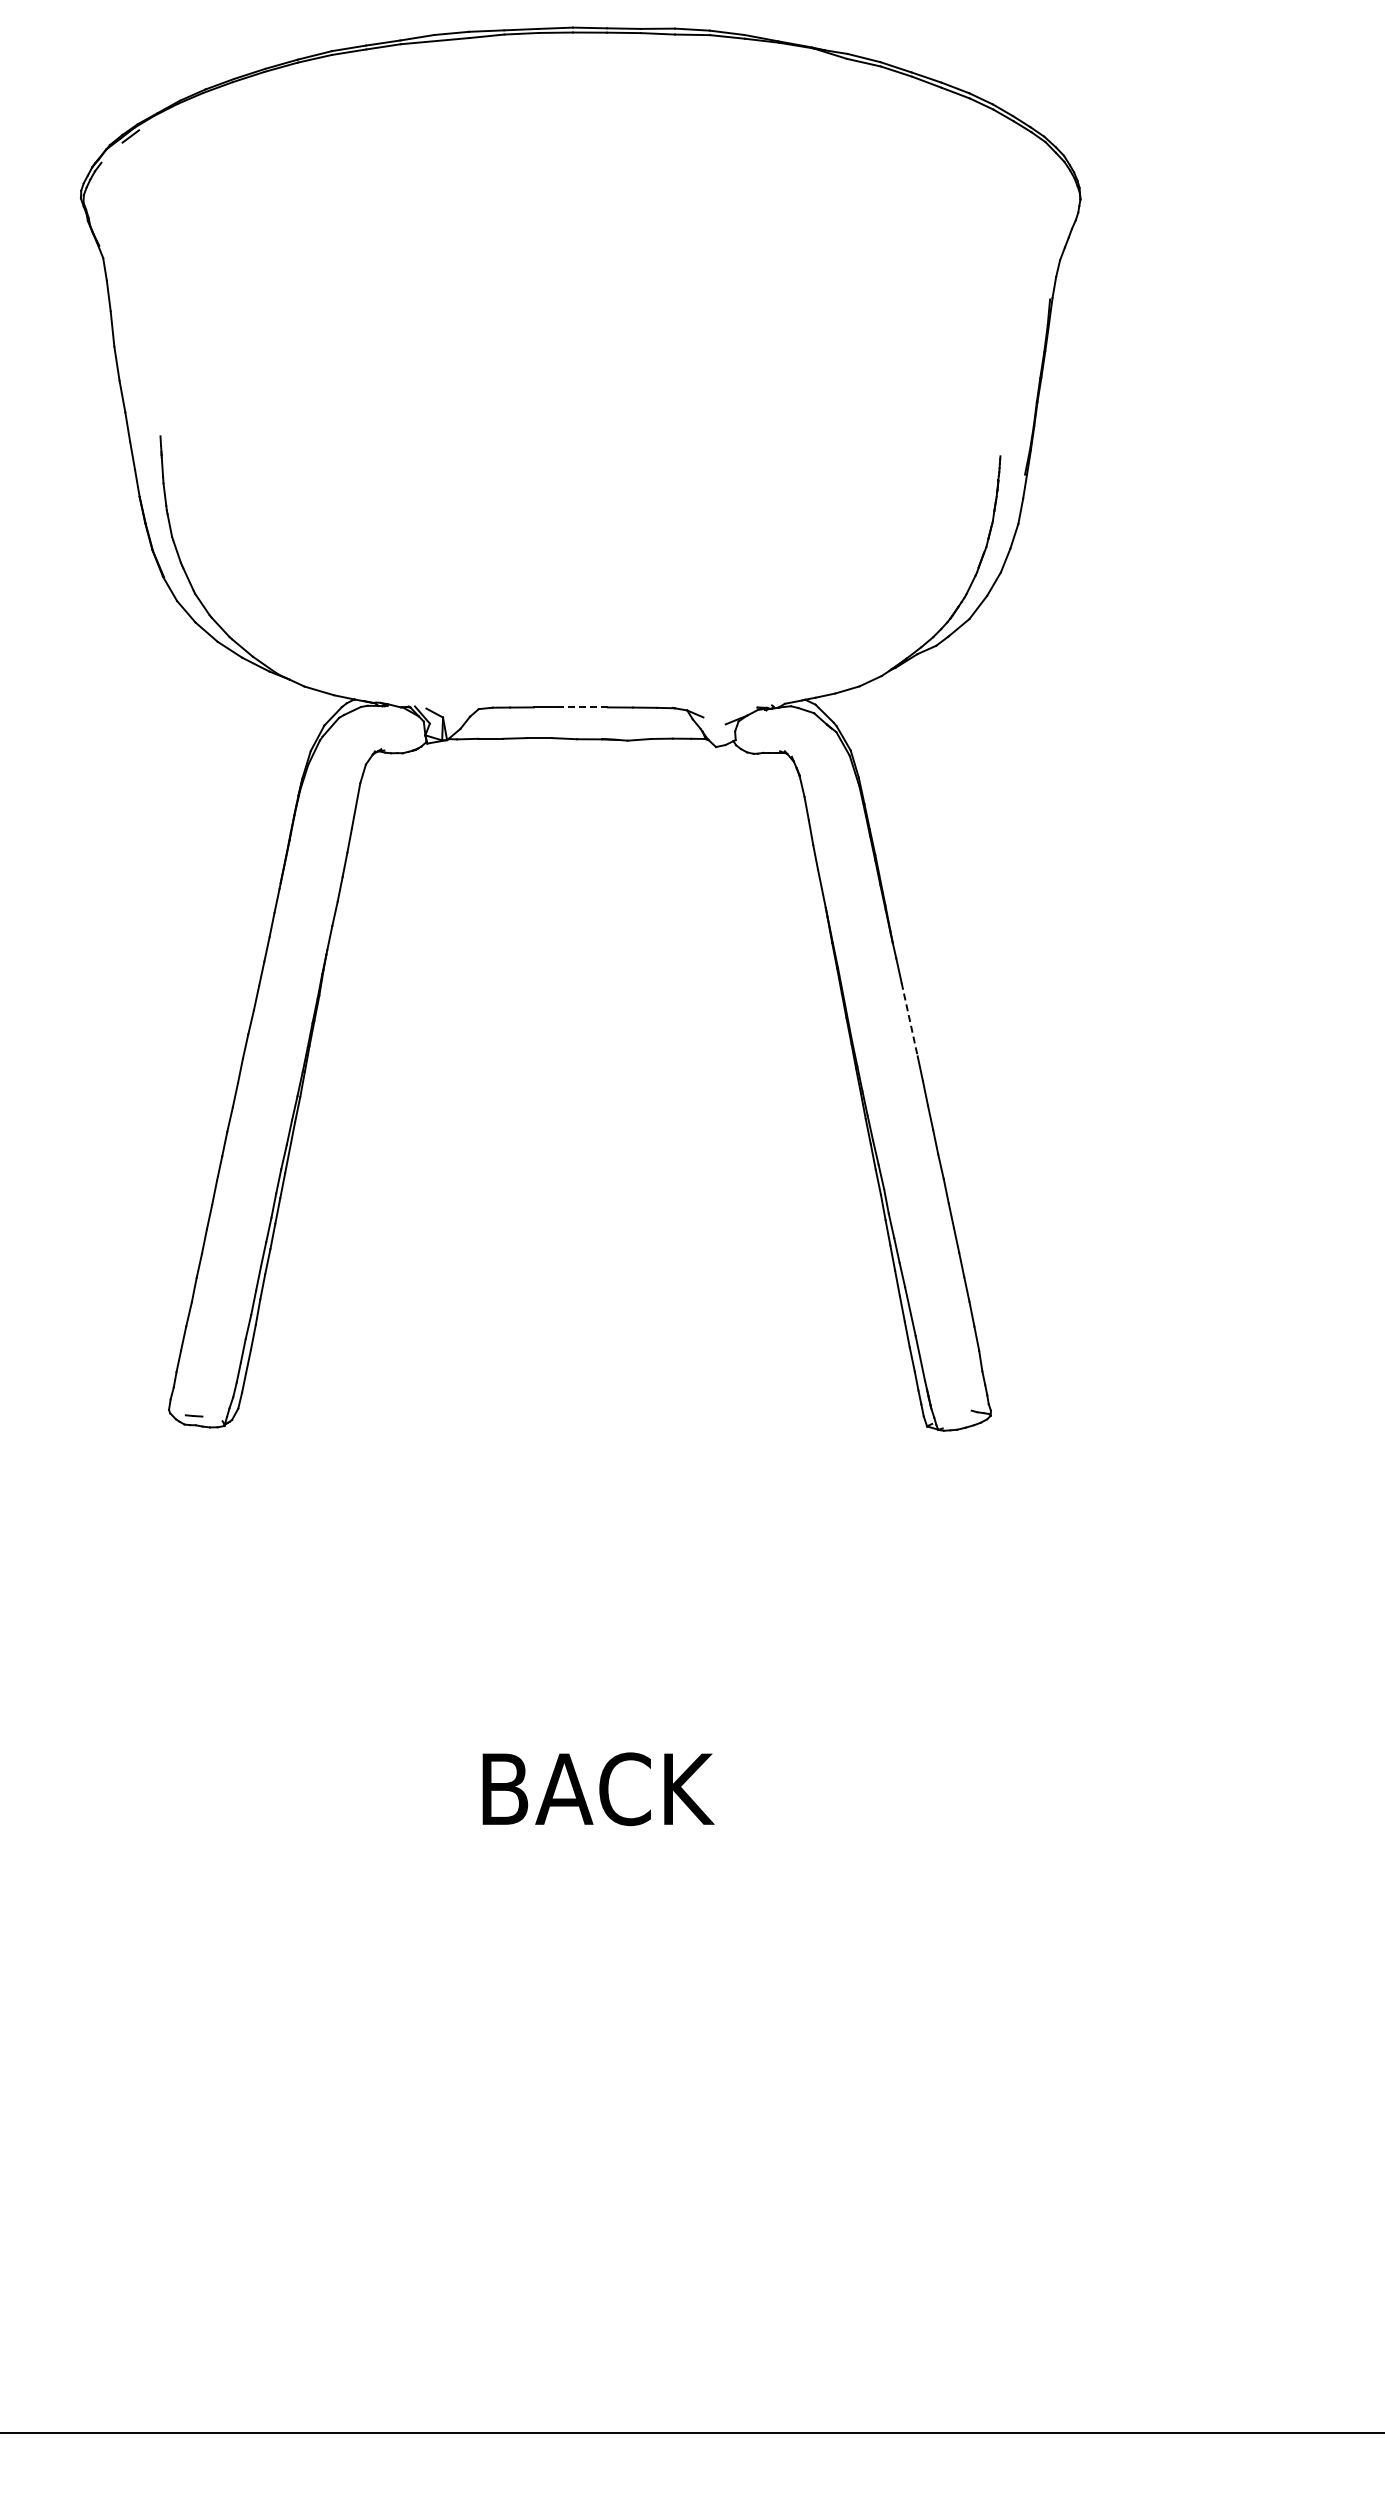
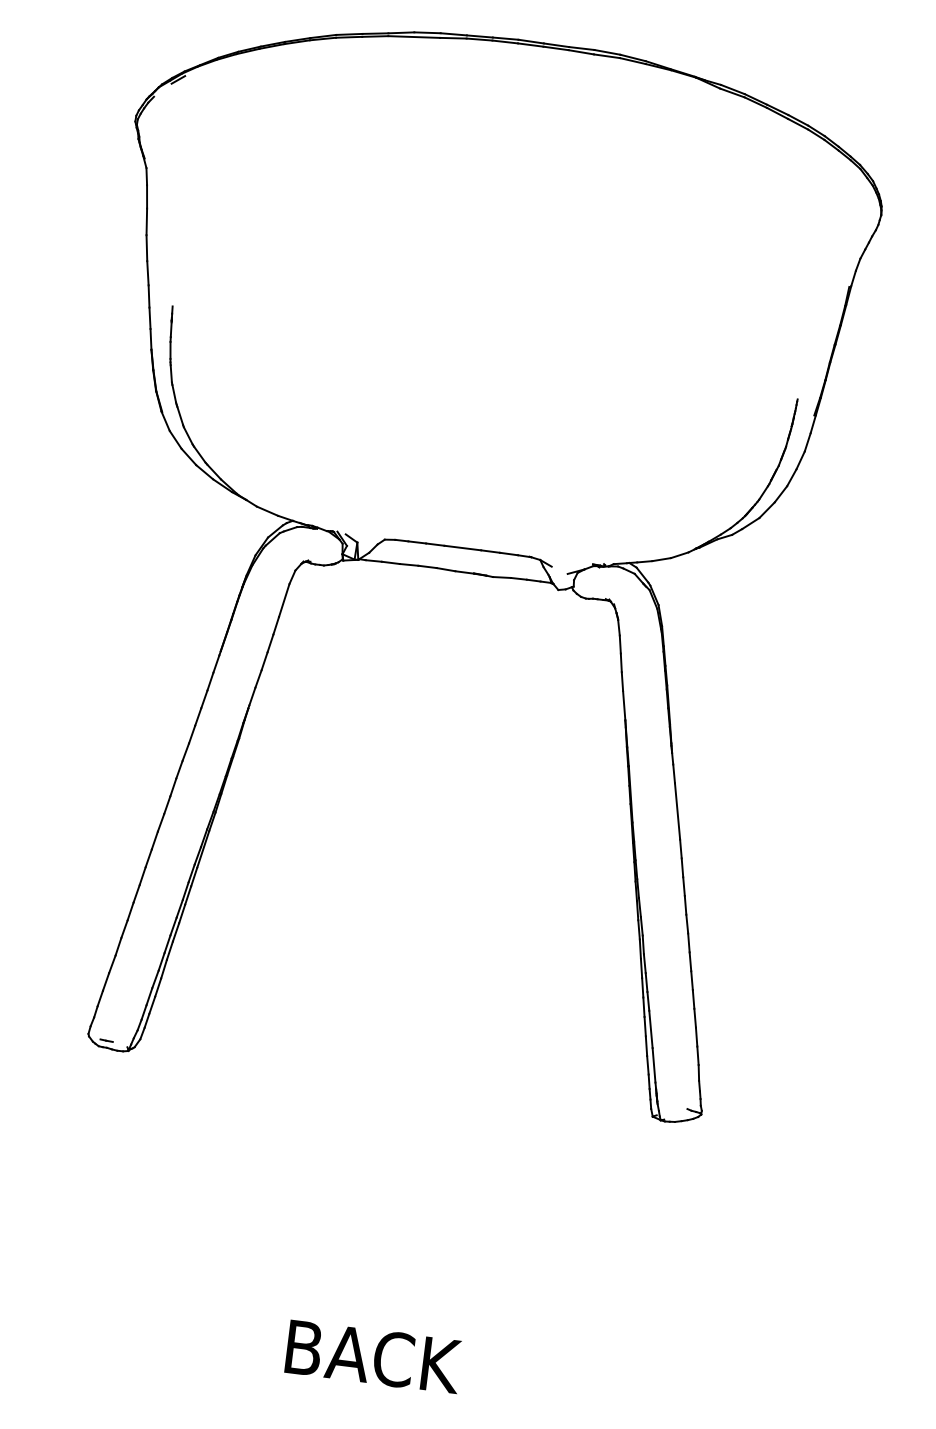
line: (583, 707) -> (463, 548), dashed -> solid
line: (909, 1019) -> (677, 811), dashed -> solid

